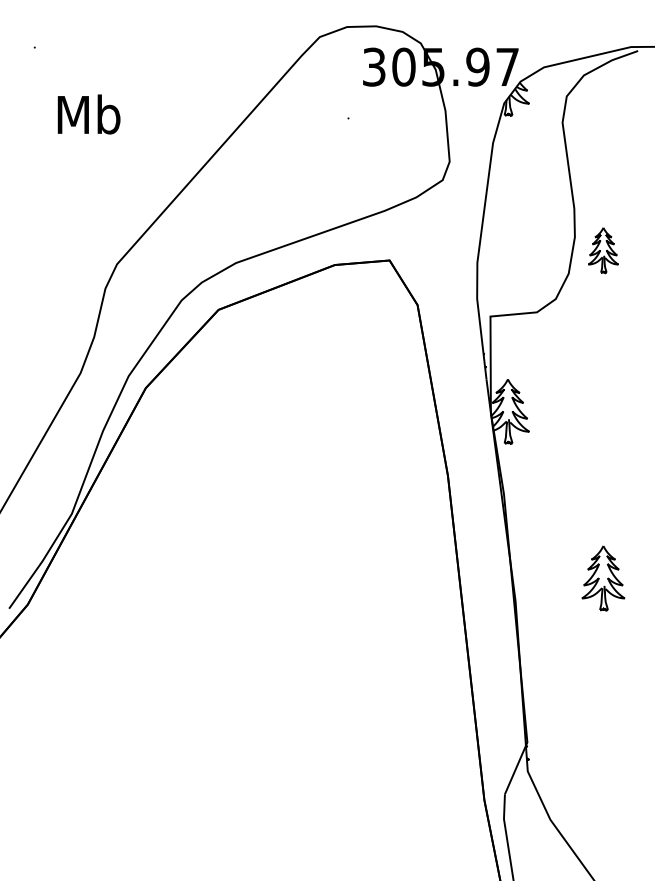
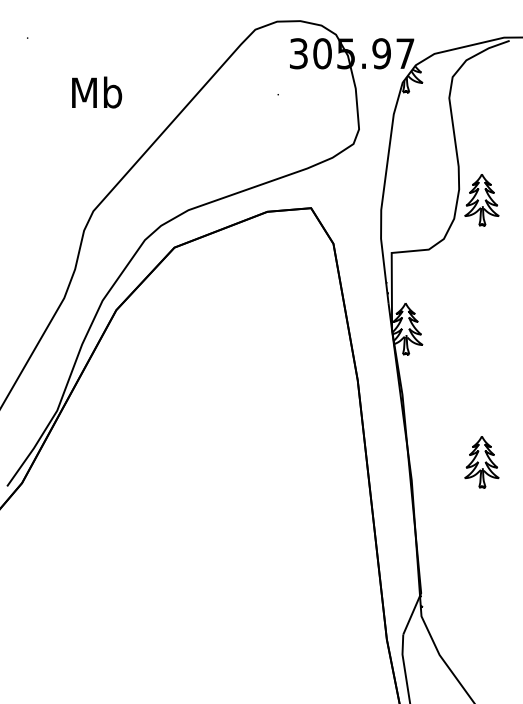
text: (89, 114) -> (97, 92), moved
part: (602, 250) -> (481, 200), size x1.43

